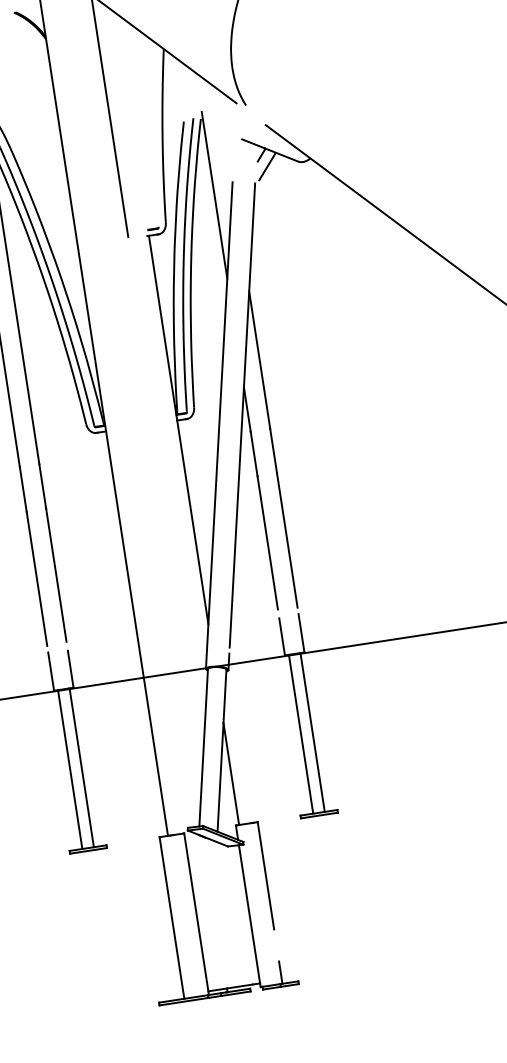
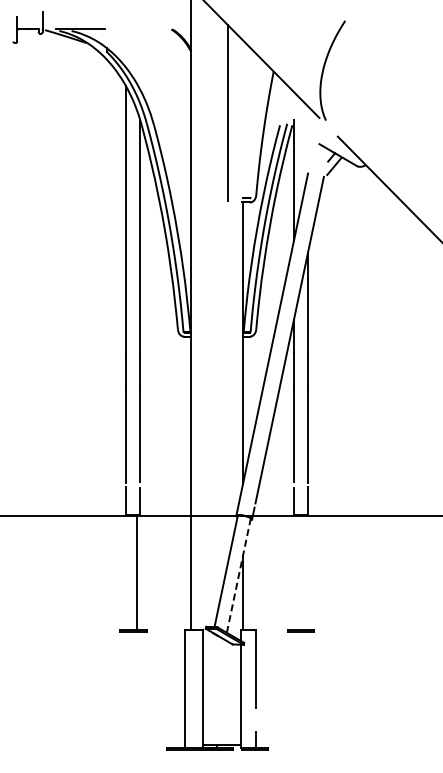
line: (313, 732) -> (305, 572), removed
line: (300, 733) -> (296, 572), removed
line: (221, 750) -> (238, 575), solid -> dashed
line: (70, 769) -> (129, 572), removed

